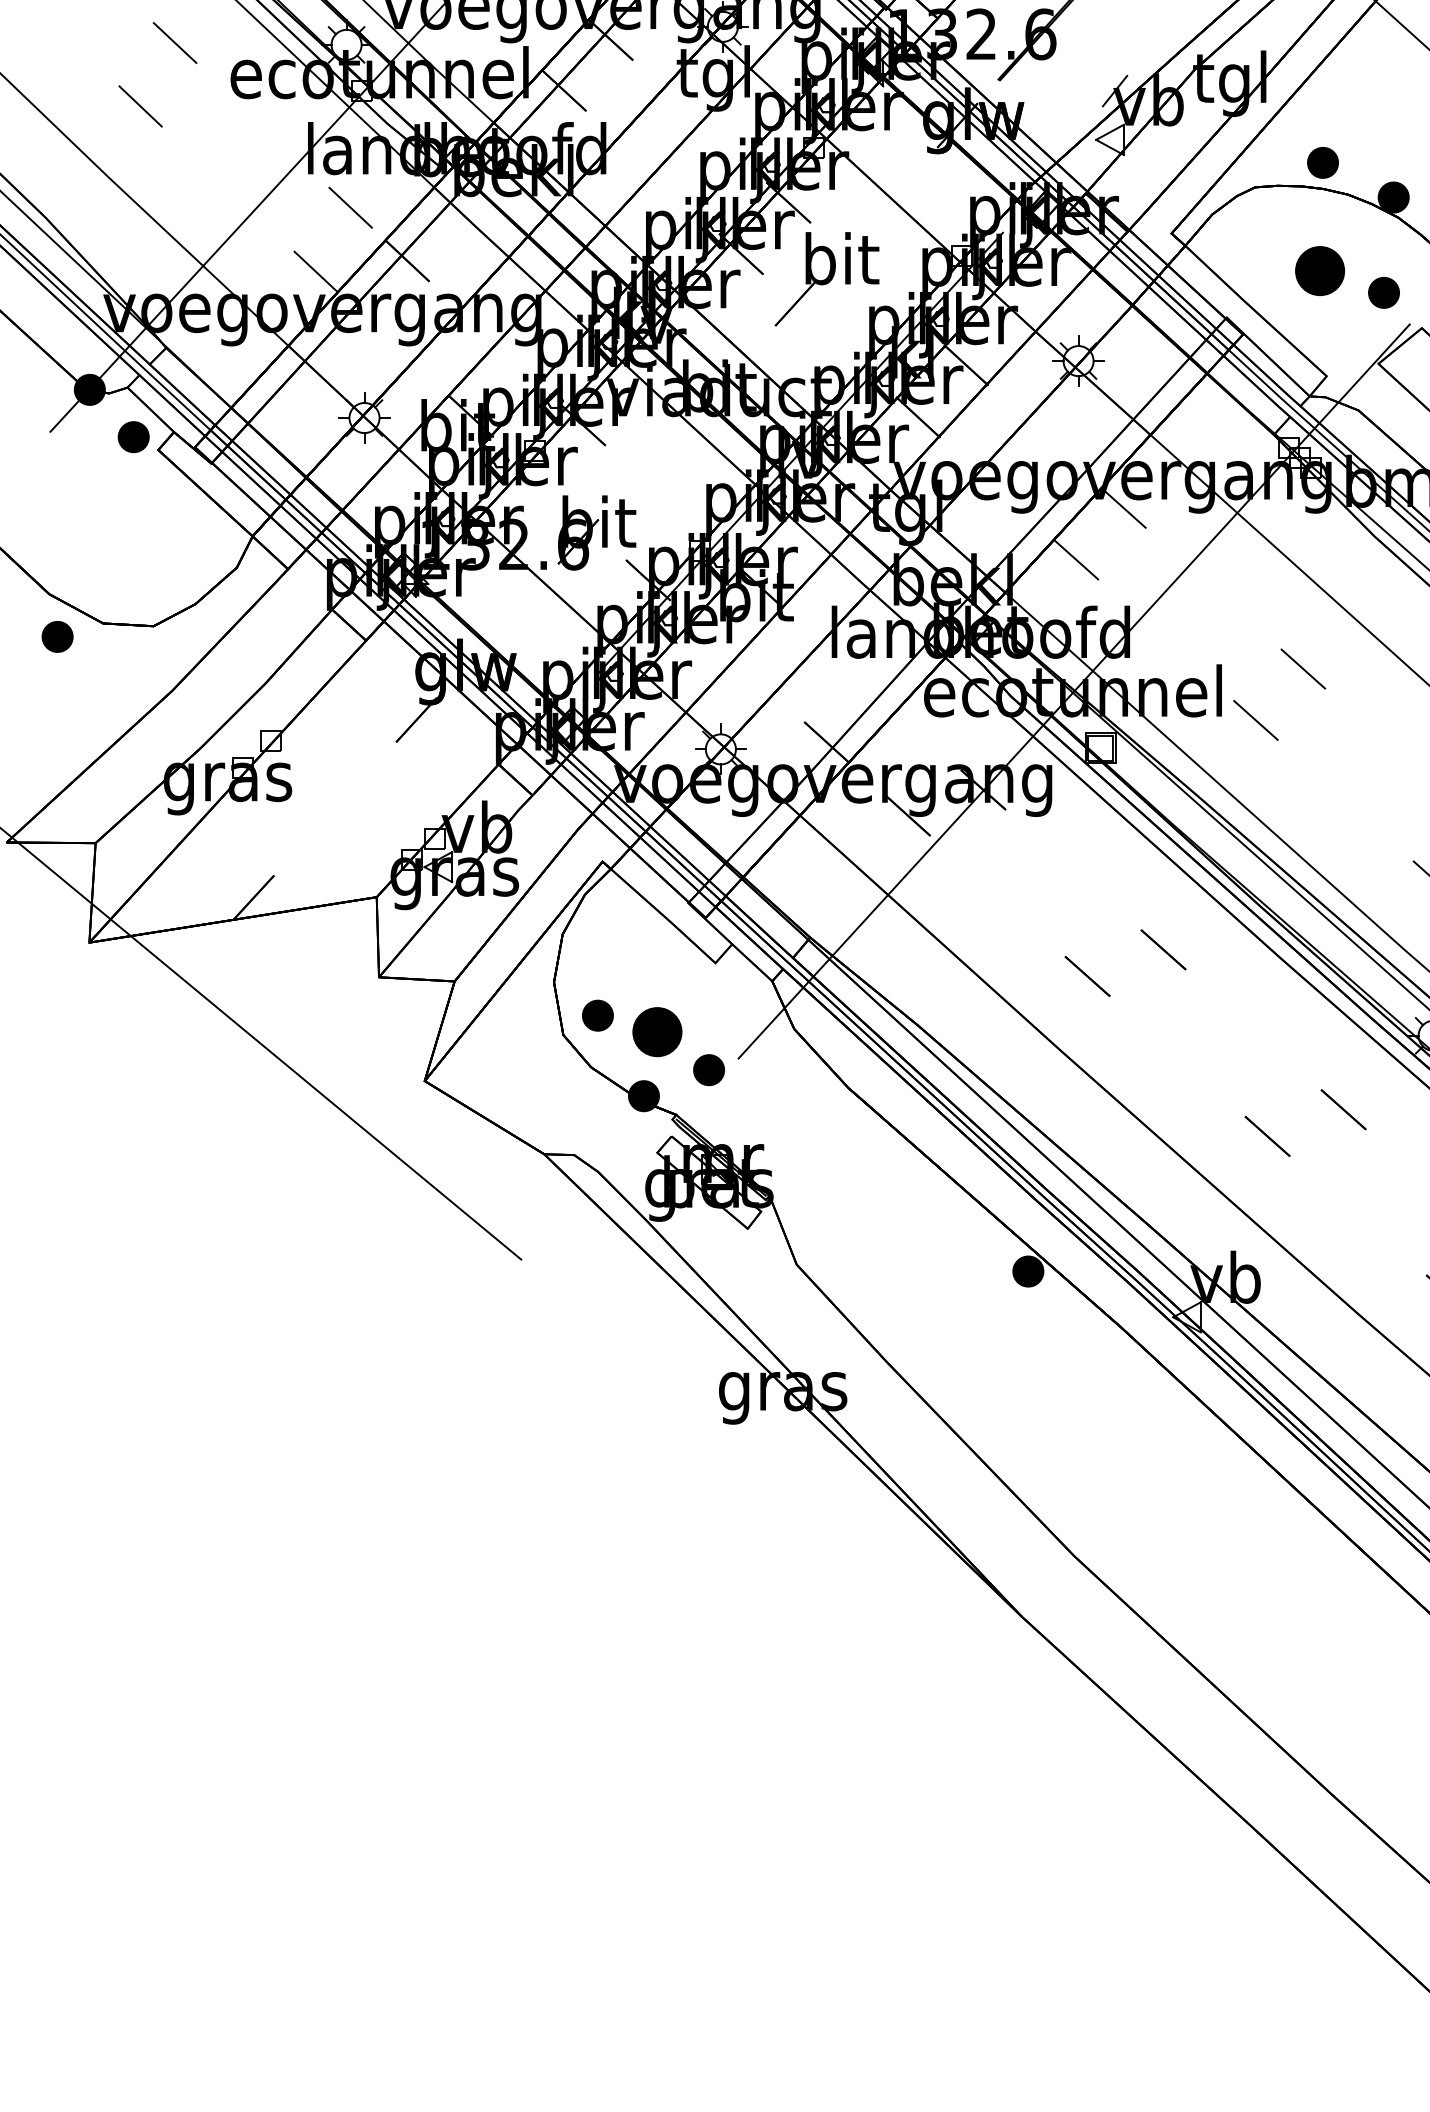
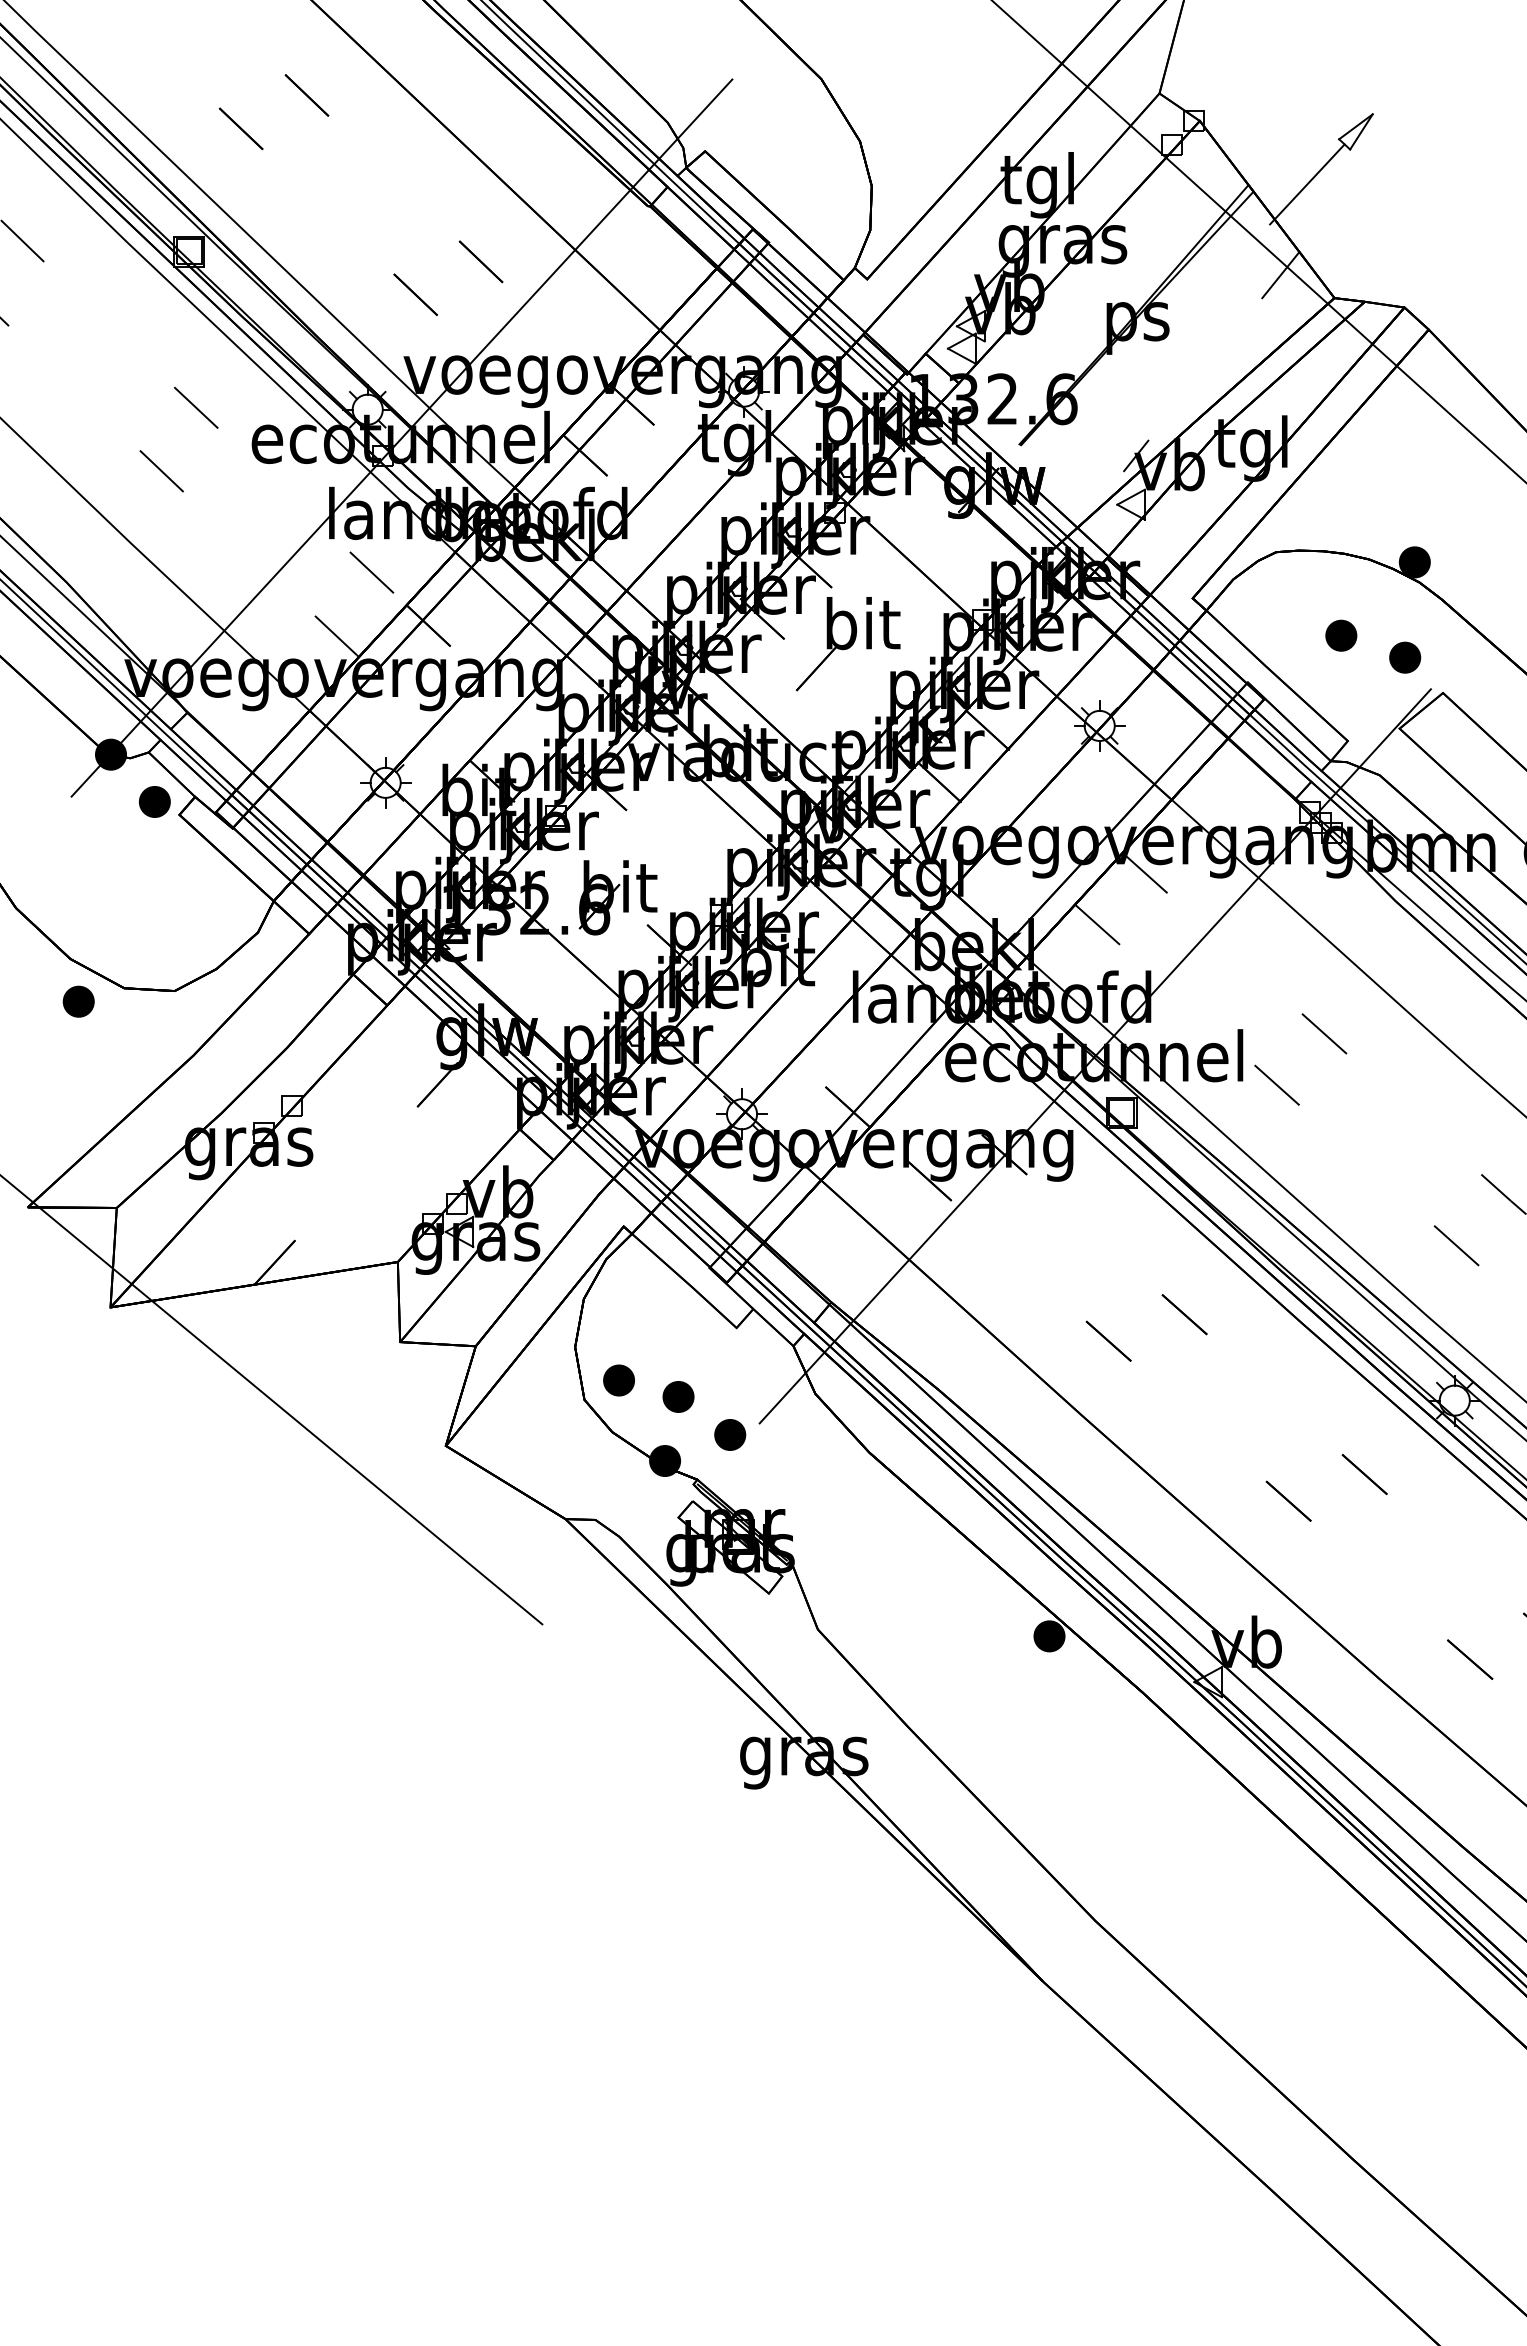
part: (1323, 162) -> (1344, 527), removed
part: (1320, 270) -> (1341, 635), size x0.62
part: (657, 1031) -> (678, 1396), size x0.62

